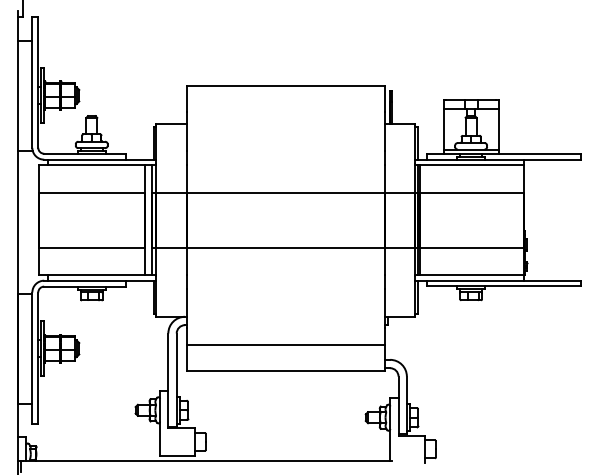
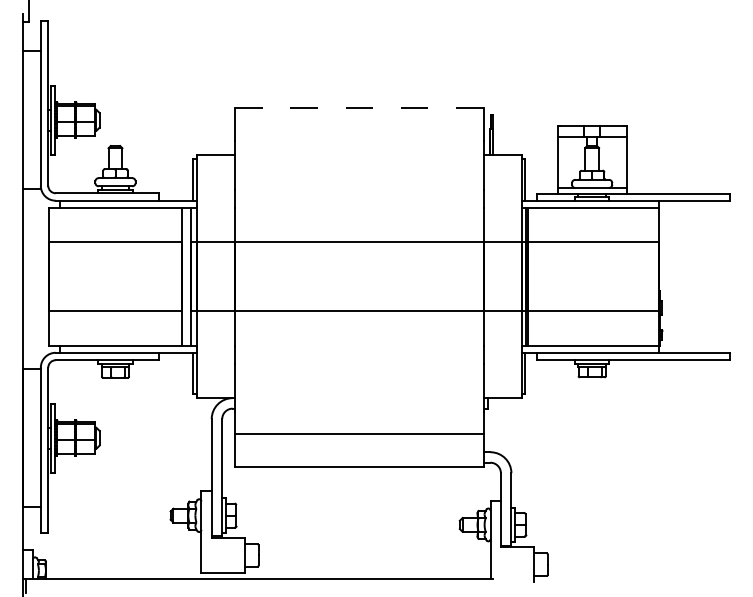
line: (285, 85) -> (359, 107), solid -> dashed

